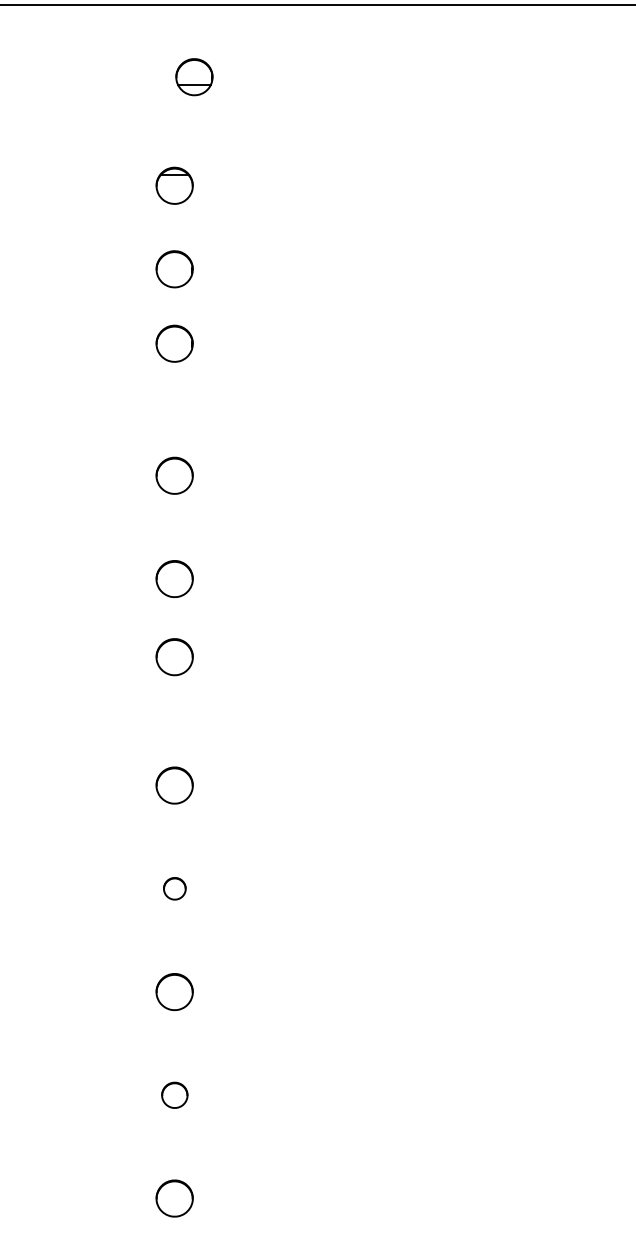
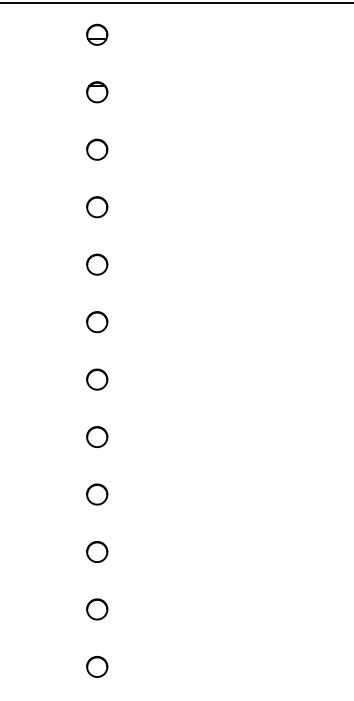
part: (194, 76) -> (97, 34), moved
part: (175, 186) -> (97, 92), moved
part: (175, 344) -> (97, 207), moved
part: (175, 656) -> (97, 379), moved
part: (175, 888) -> (97, 494), size x1.67
part: (175, 1095) -> (97, 609), size x1.43

